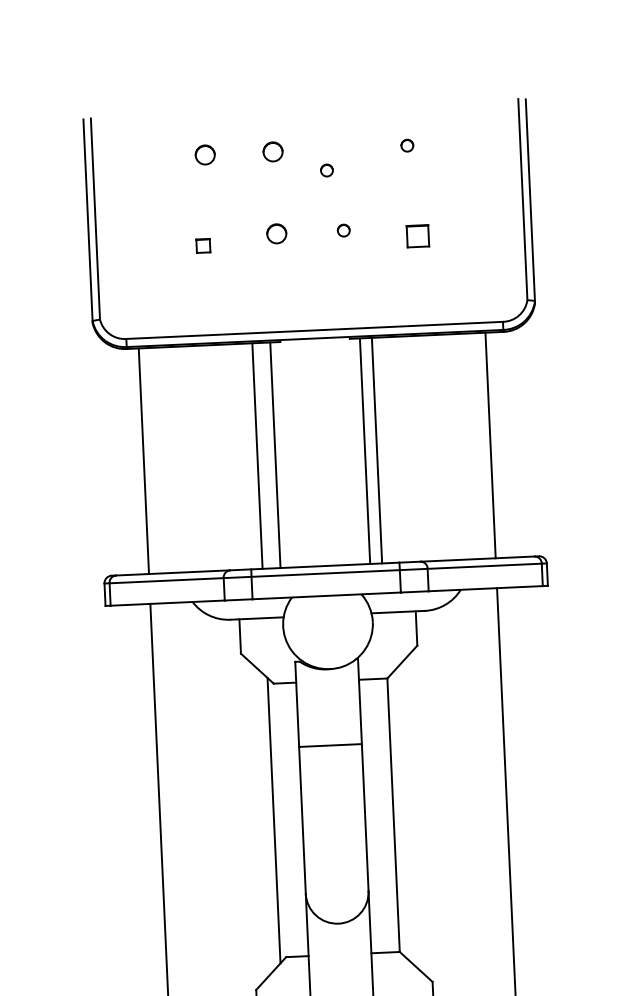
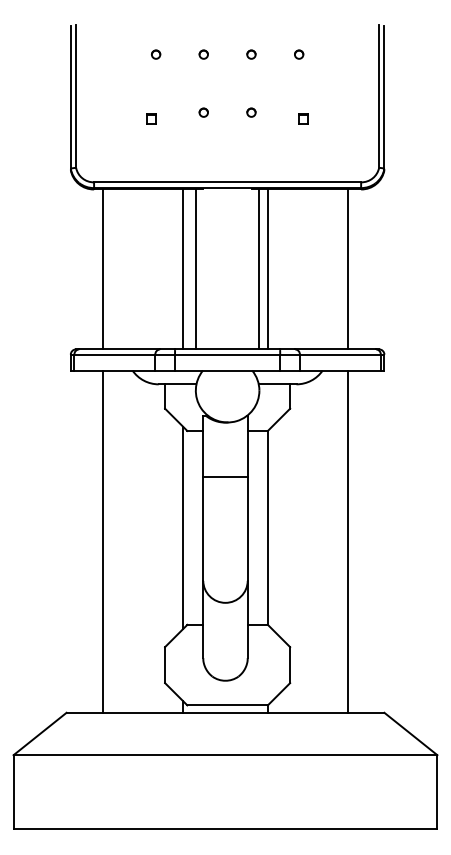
part: (272, 151) -> (203, 54), size x0.62
part: (206, 154) -> (156, 54), size x0.62
part: (327, 170) -> (251, 54), moved
part: (276, 233) -> (203, 112), size x0.62
part: (417, 235) -> (303, 118), size x0.62

